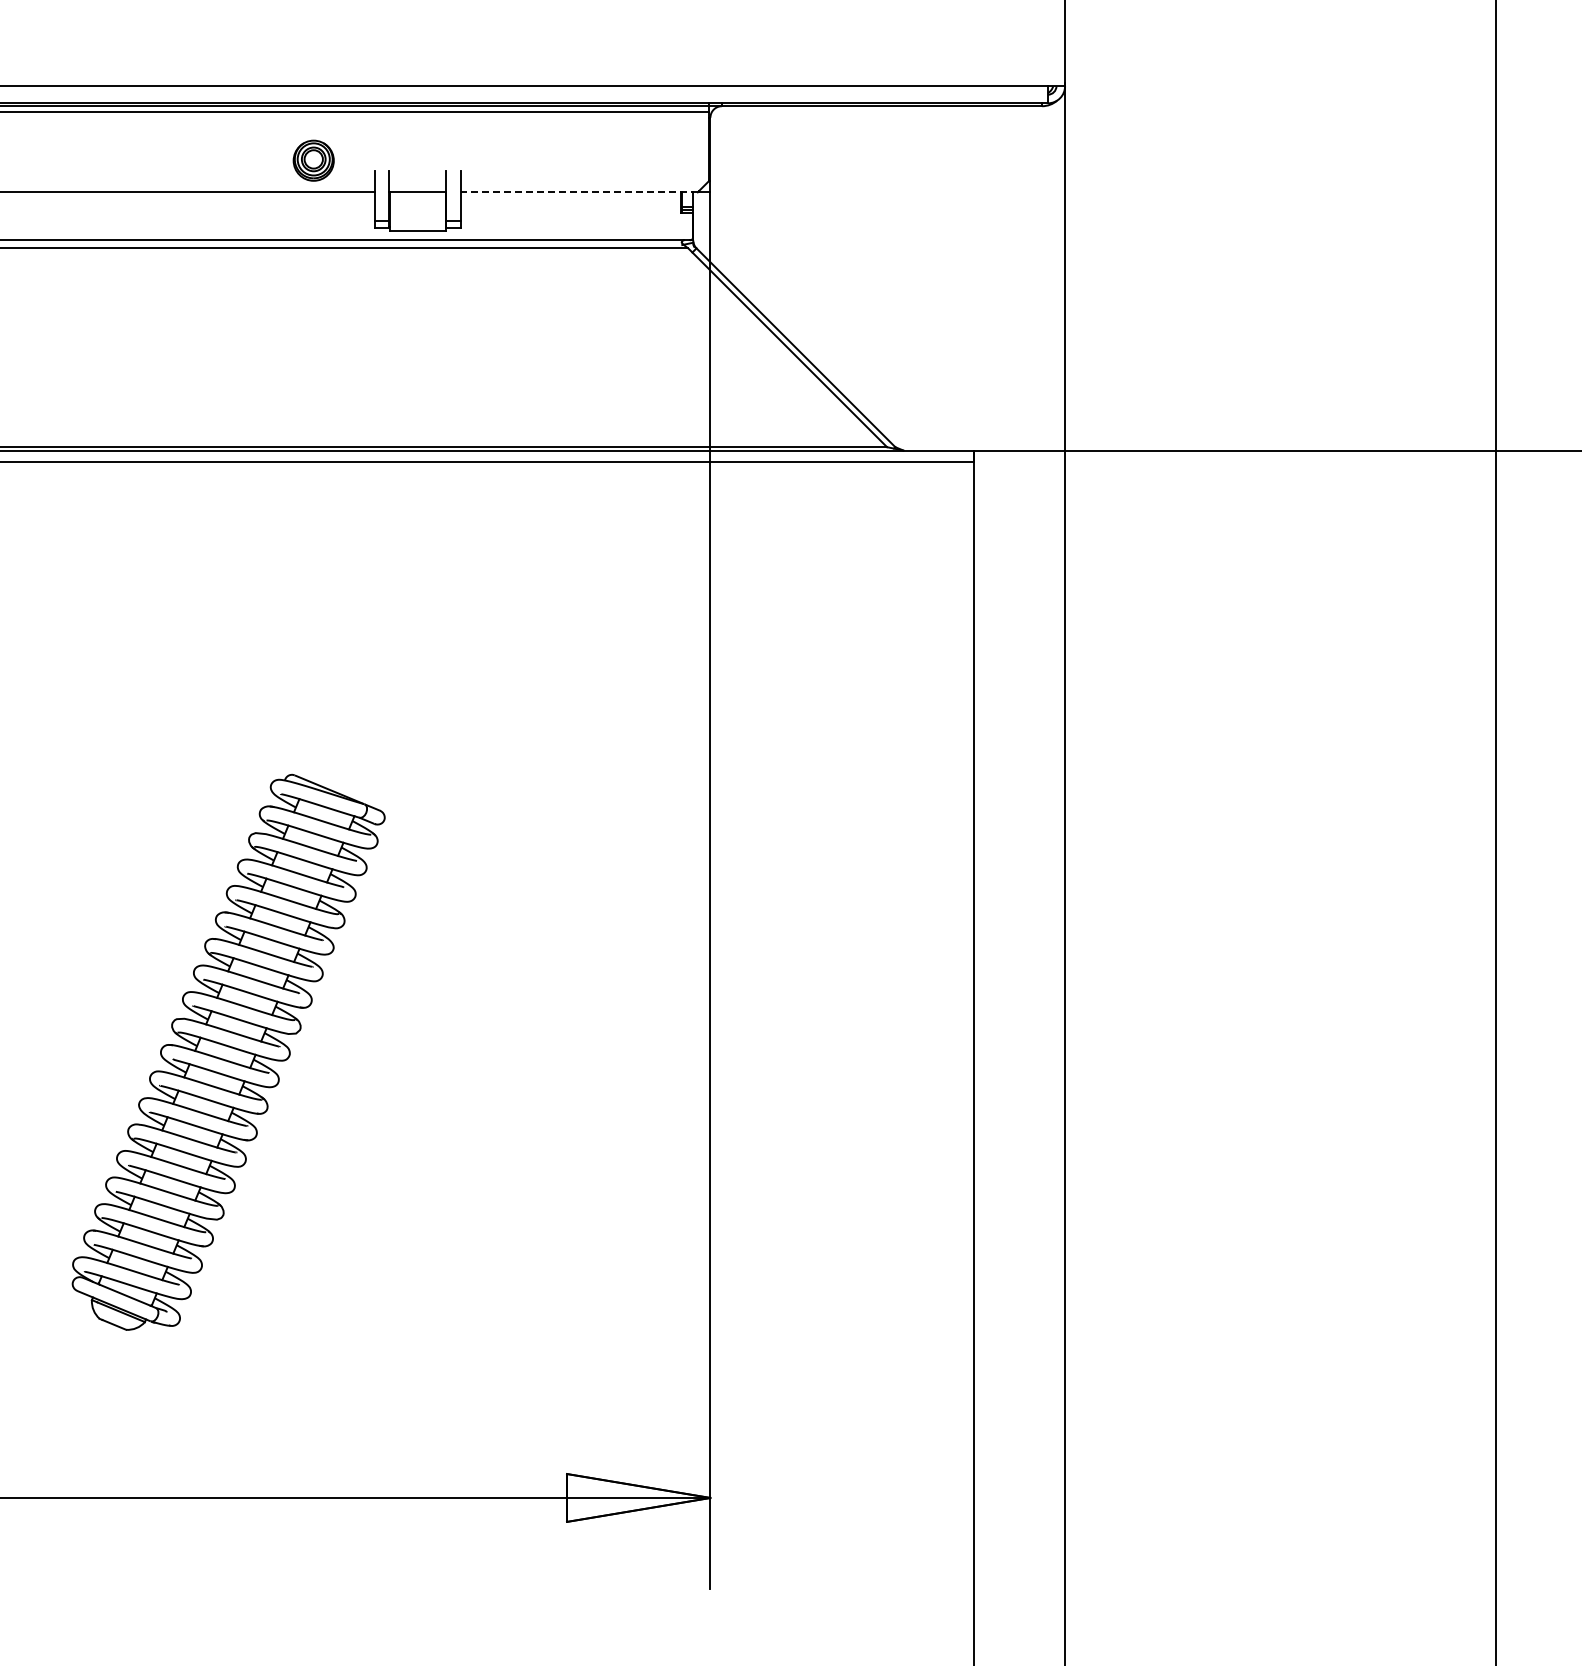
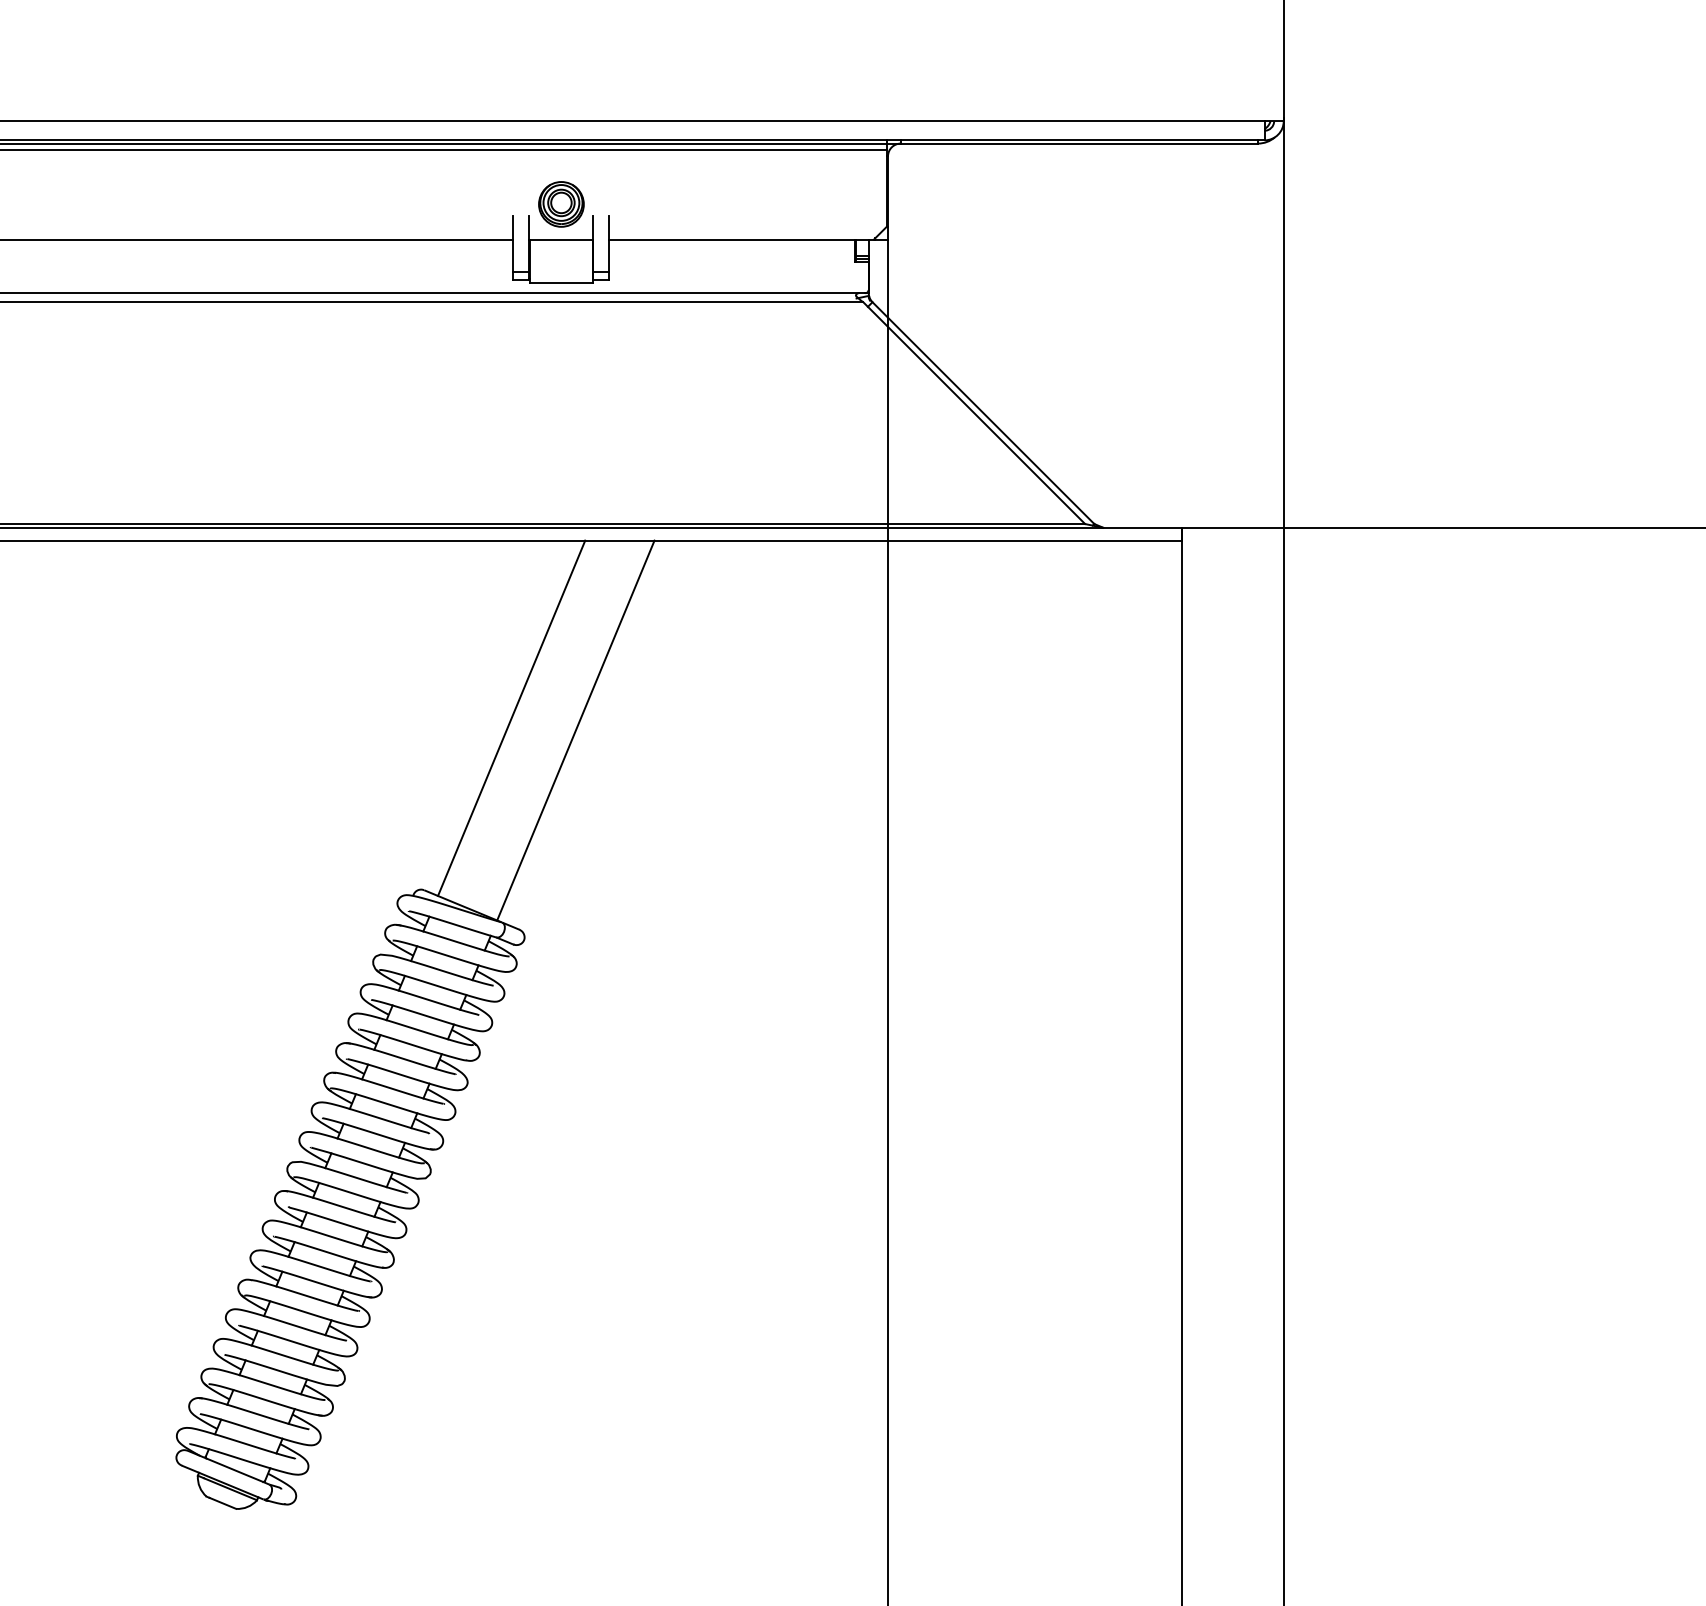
part: (313, 160) -> (561, 204), moved
line: (579, 192) -> (741, 239), dashed -> solid
line: (373, 621) -> (512, 718), added
line: (430, 632) -> (575, 730), added

